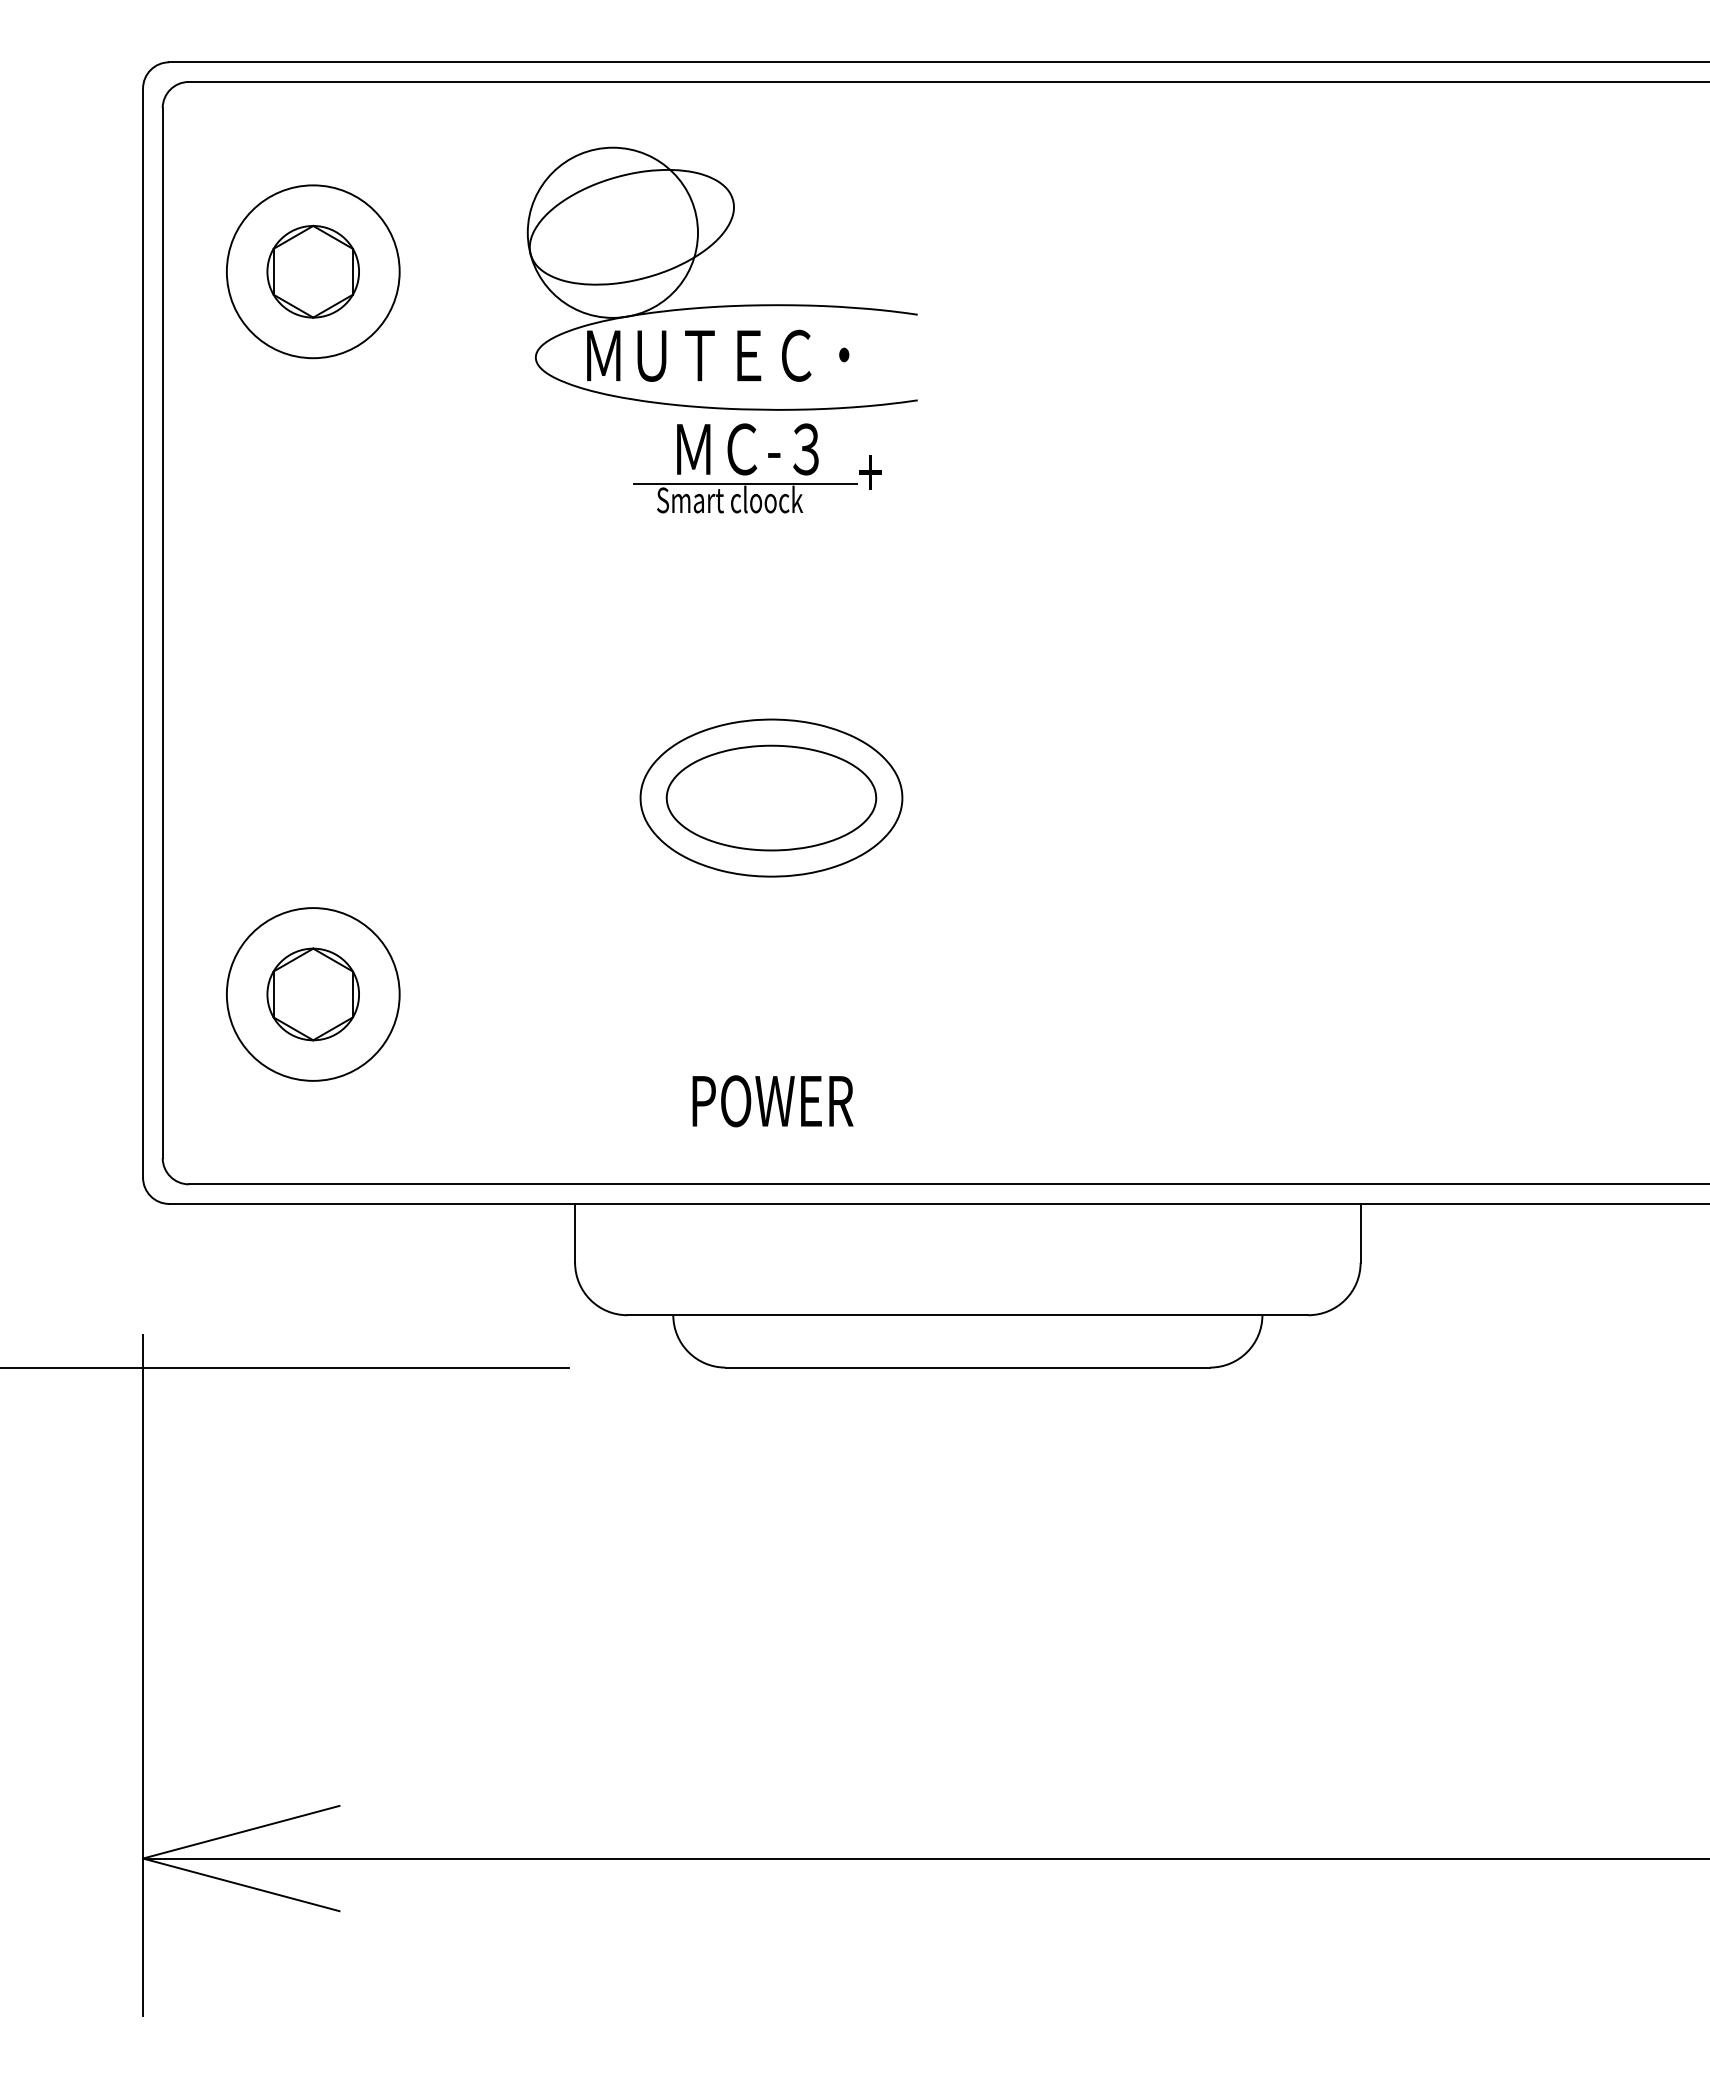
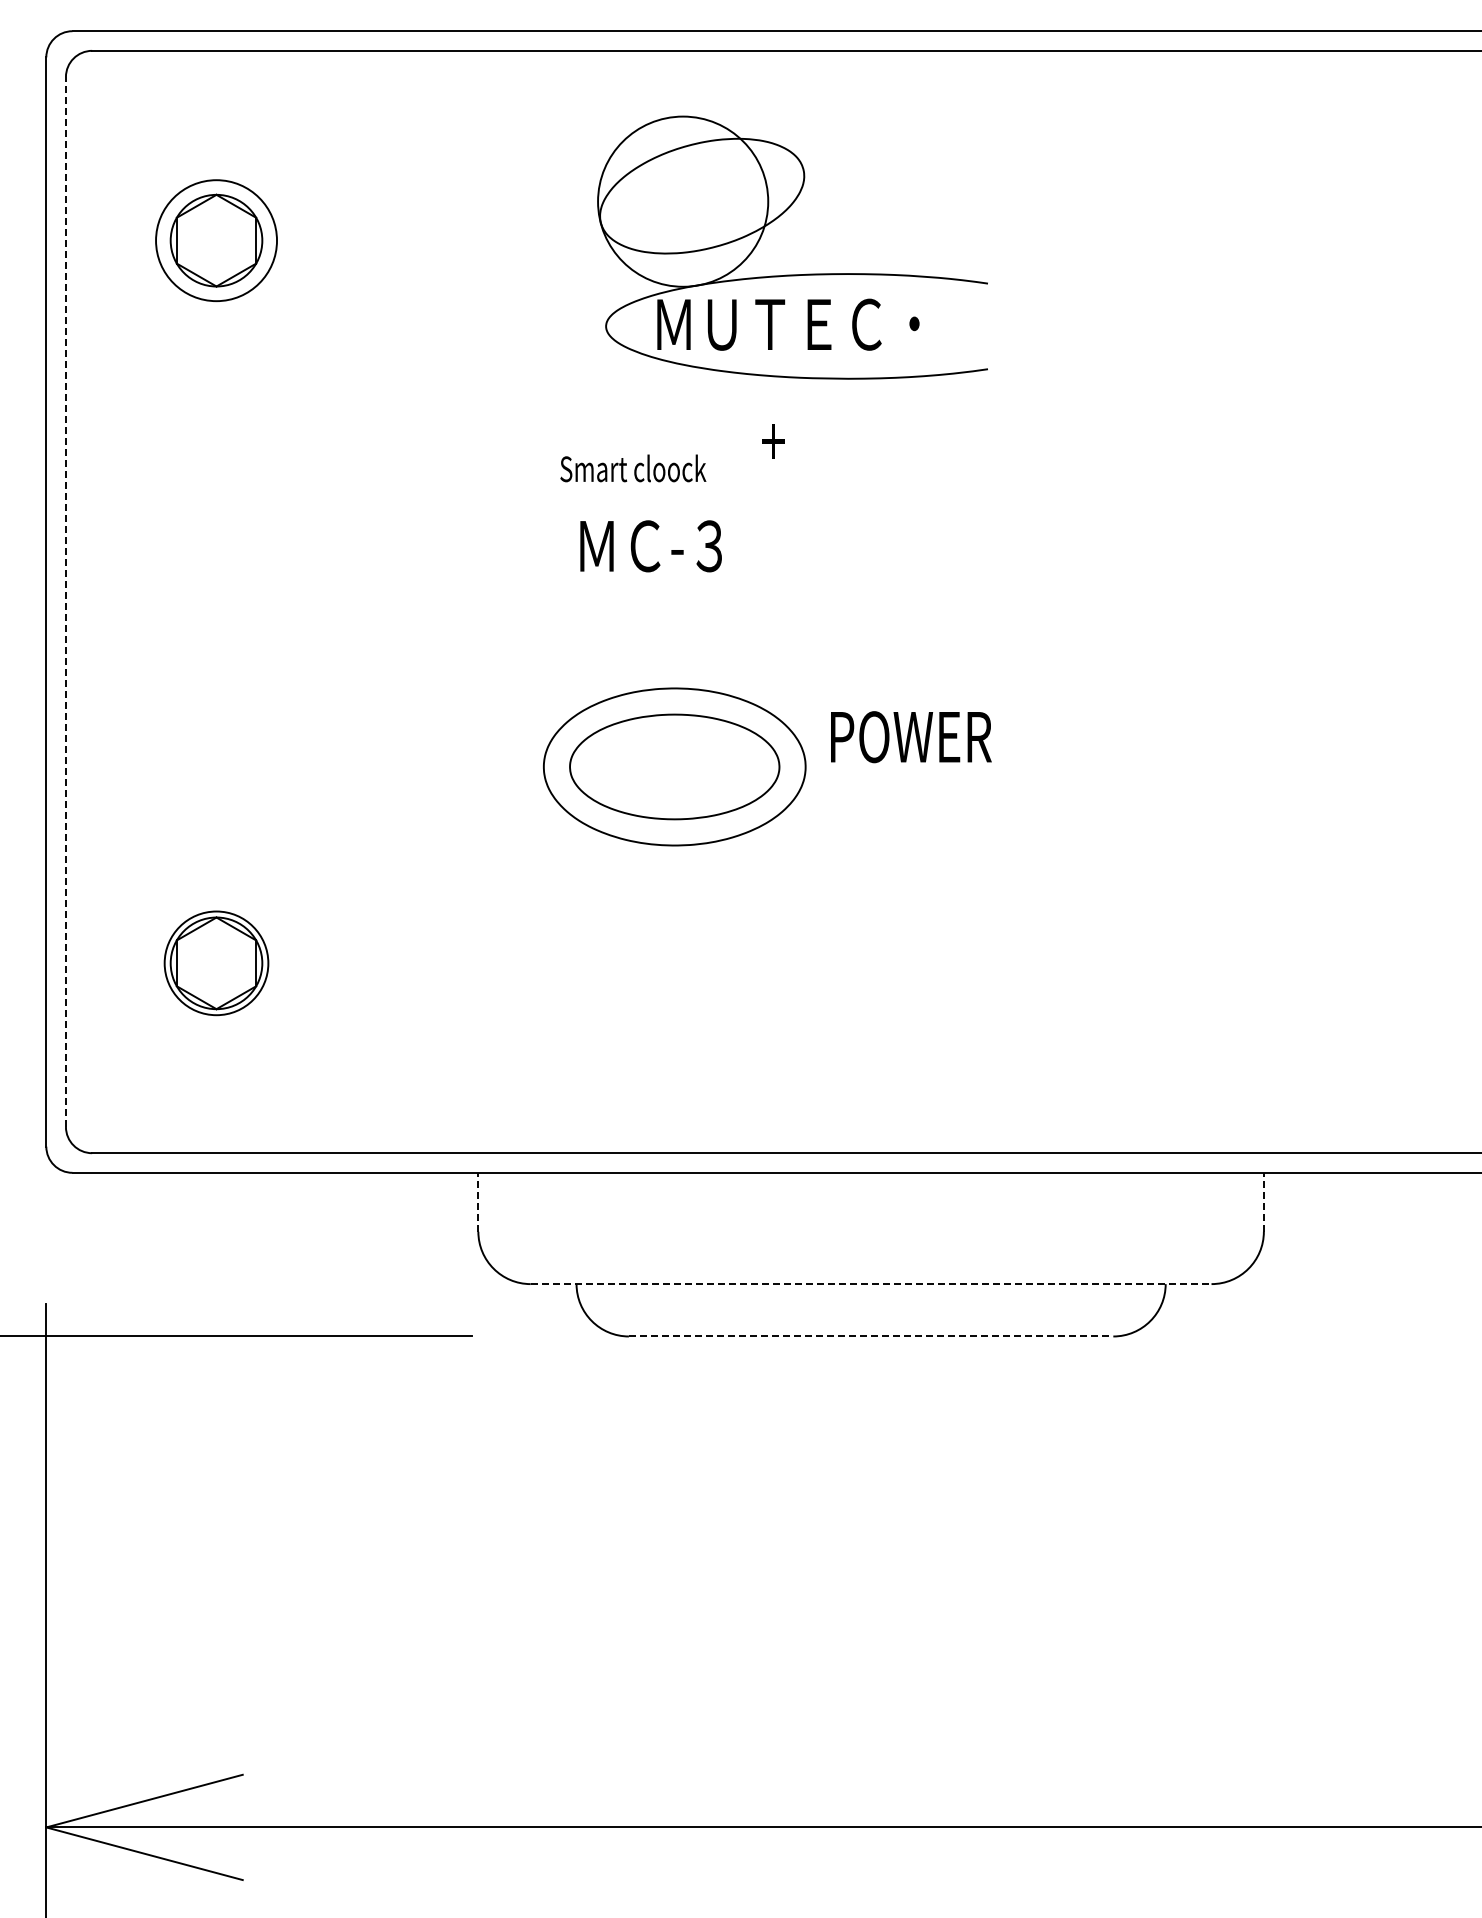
circle: (312, 271) -> (215, 240), size x0.7
part: (721, 305) -> (791, 274), moved
text: (747, 449) -> (650, 546), moved
line: (745, 483) -> (648, 452), removed
line: (162, 633) -> (65, 602), solid -> dashed
circle: (312, 994) -> (215, 963), size x0.6
text: (772, 1101) -> (910, 737), moved
line: (575, 1232) -> (478, 1201), solid -> dashed
line: (1360, 1232) -> (1263, 1201), solid -> dashed
line: (968, 1315) -> (871, 1284), solid -> dashed
line: (968, 1367) -> (871, 1336), solid -> dashed

